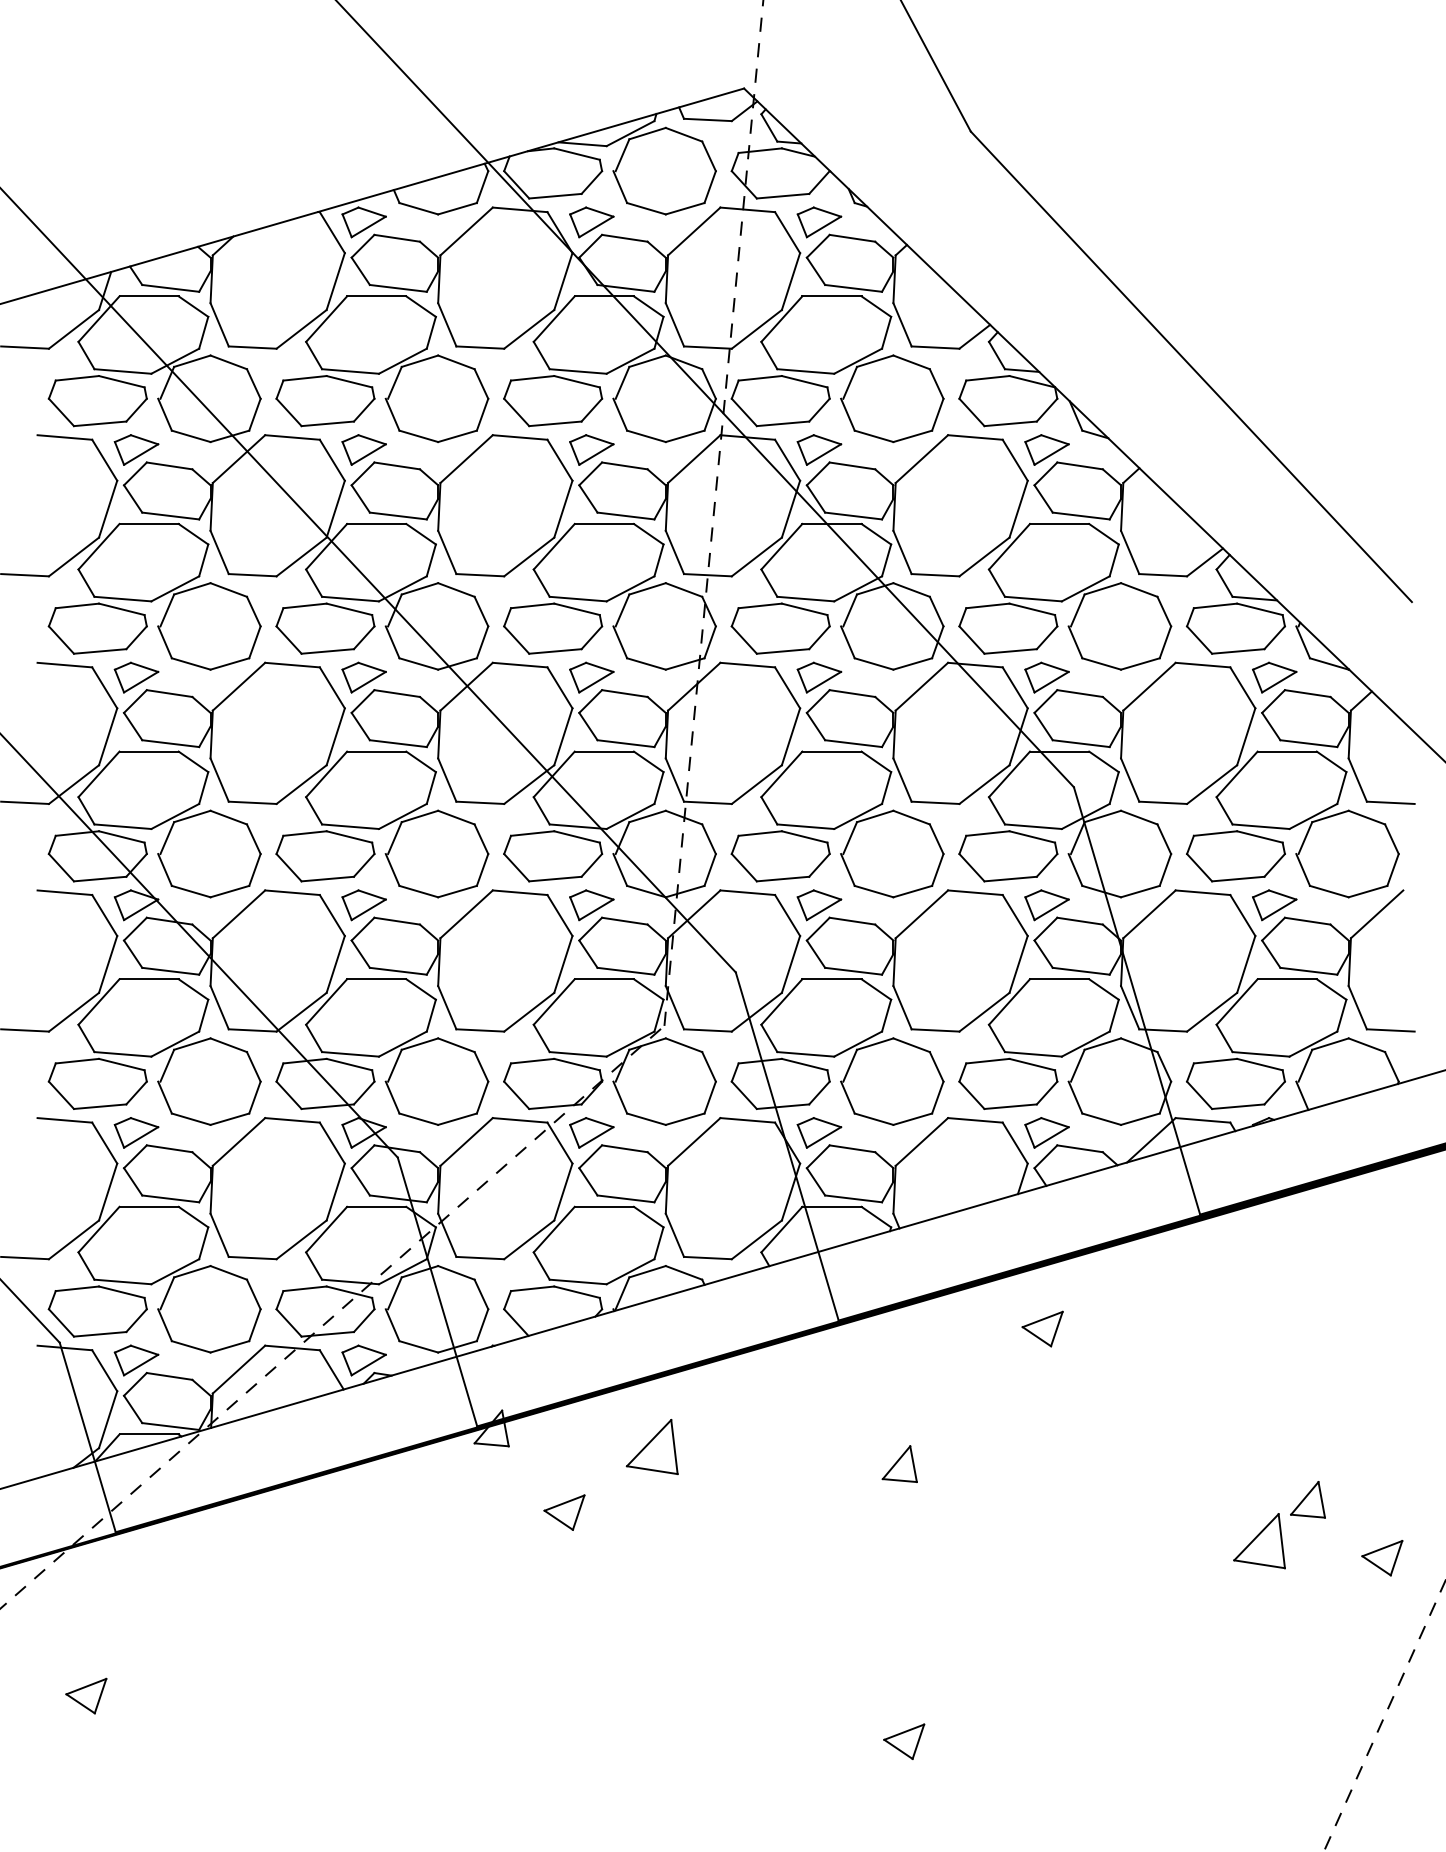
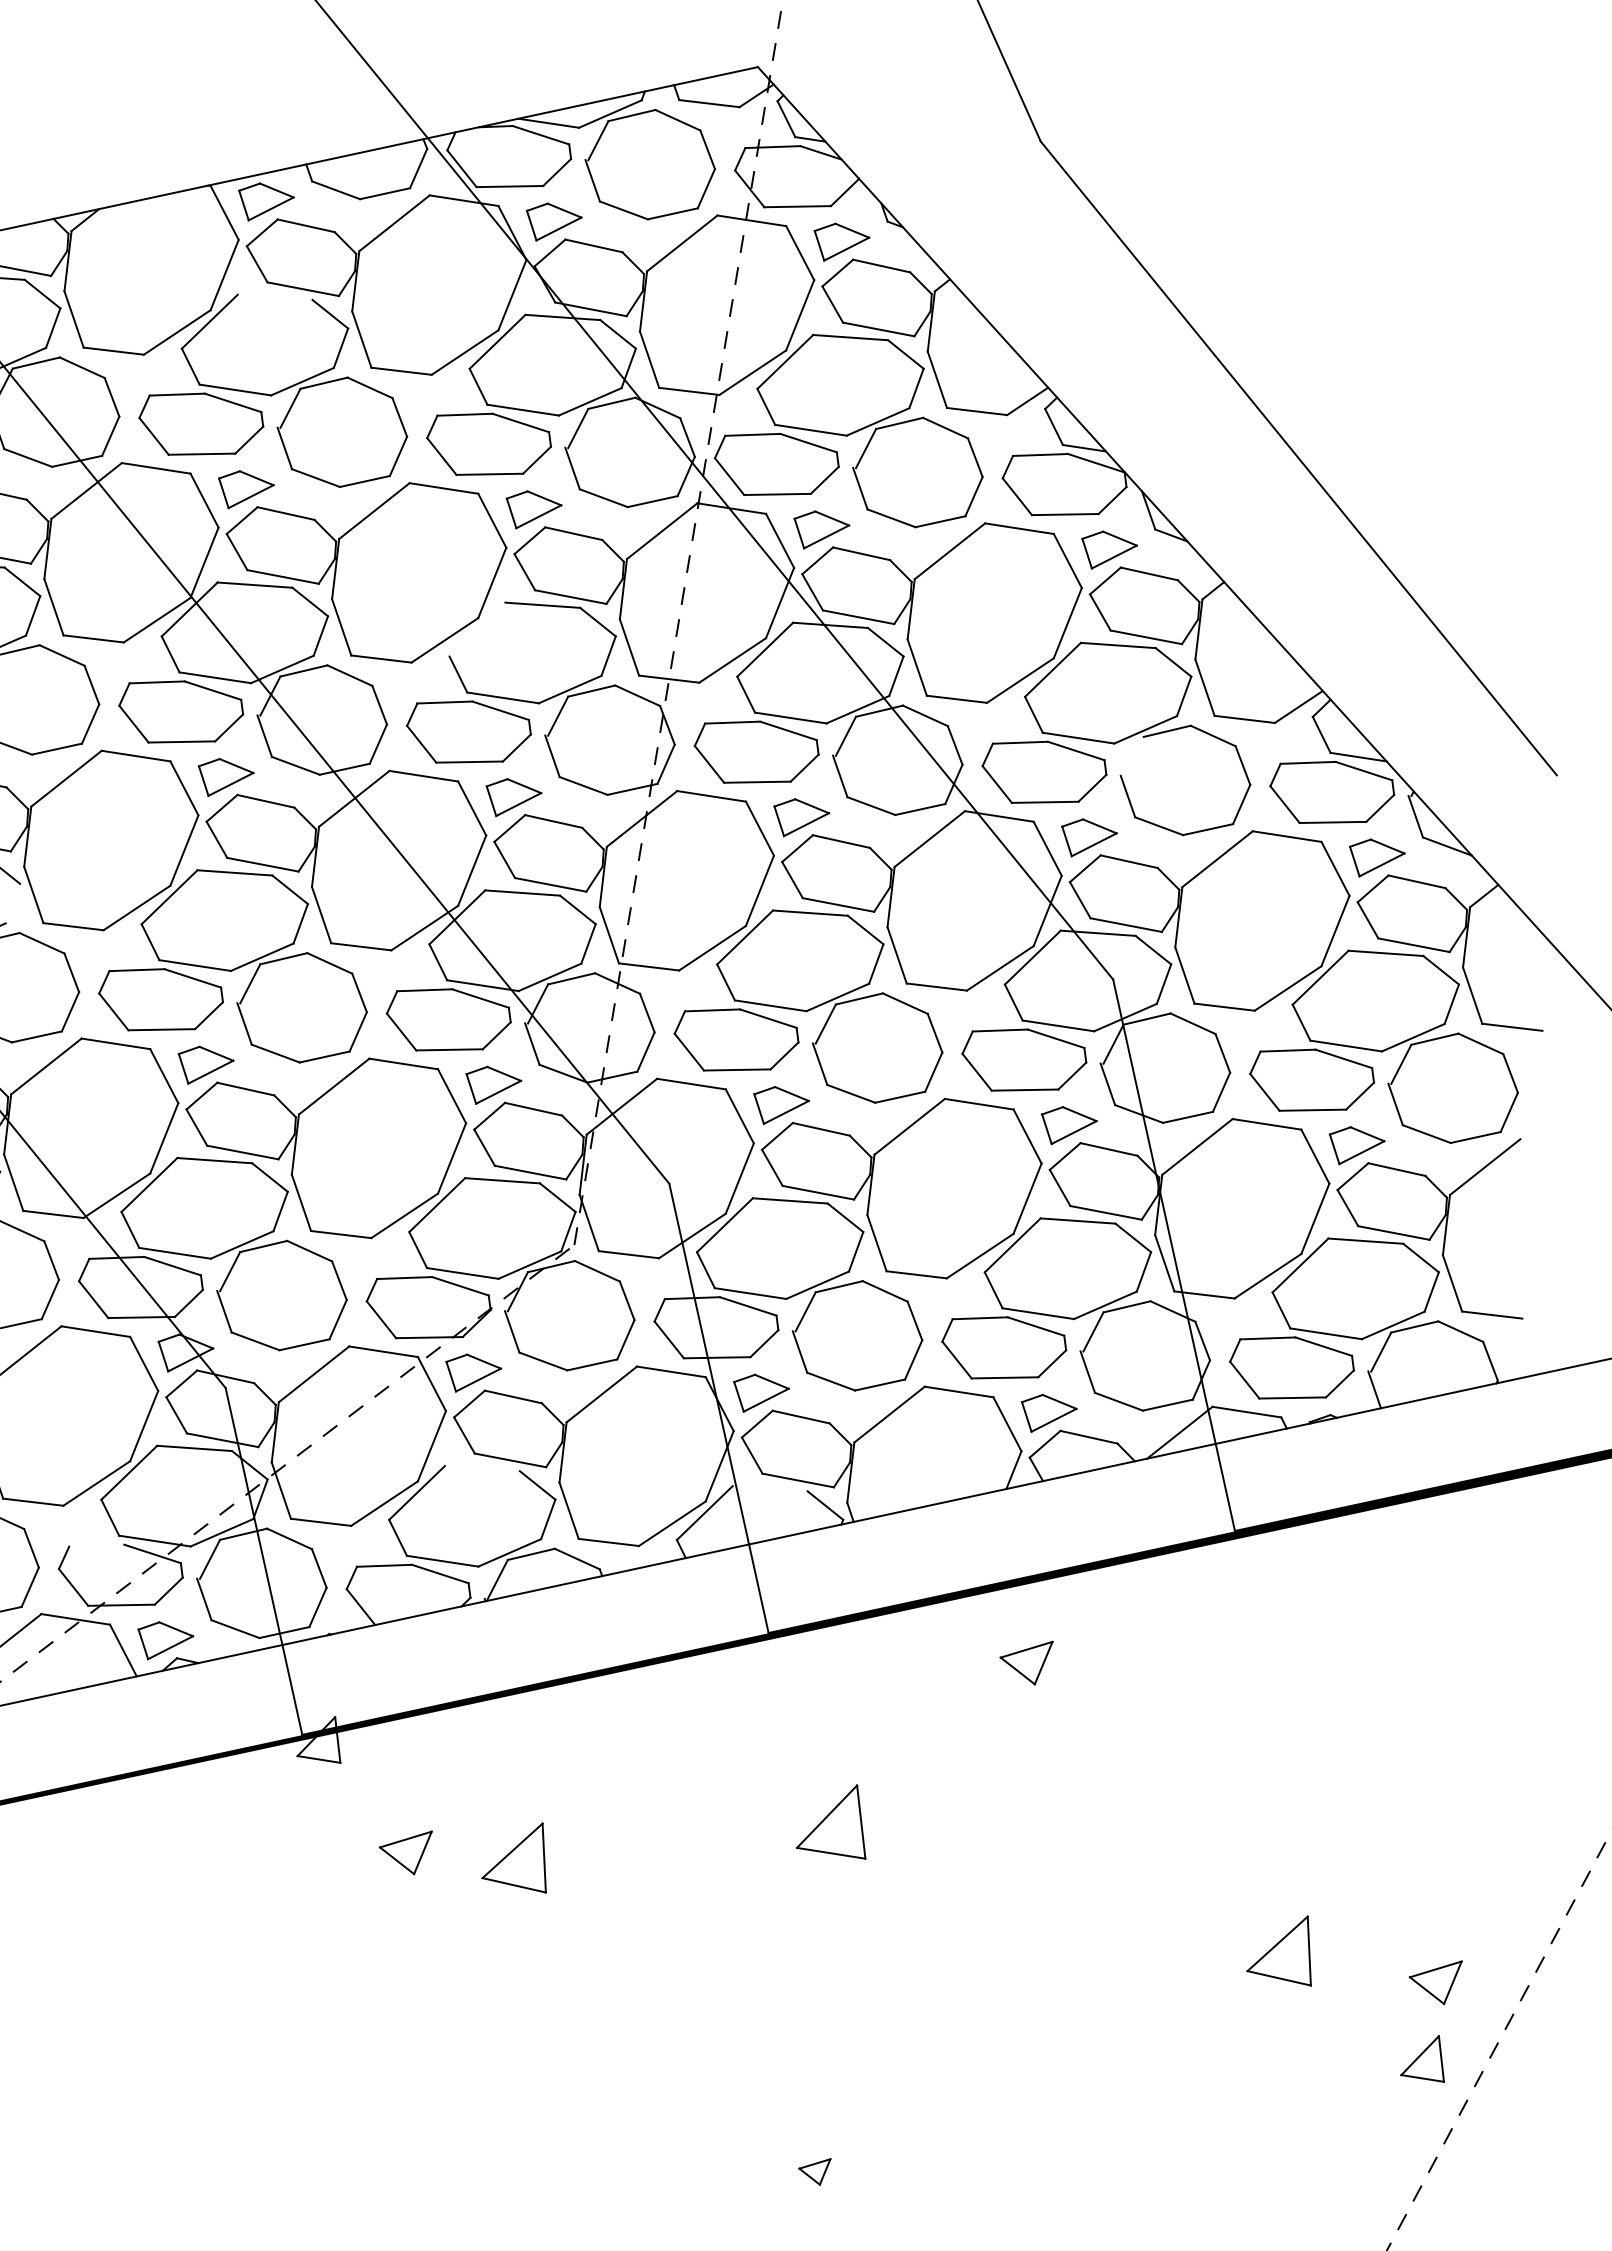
line: (376, 296) -> (274, 297), removed
line: (553, 546) -> (476, 629), removed
line: (1077, 610) -> (1133, 756), removed
line: (203, 787) -> (12, 902), removed
line: (603, 1206) -> (481, 1468), removed
line: (831, 1206) -> (769, 1488), removed
line: (304, 1288) -> (96, 1545), removed
part: (651, 1446) -> (515, 1855), moved
part: (899, 1463) -> (832, 1819), size x1.6
part: (1307, 1499) -> (1423, 2057), moved
part: (904, 1741) -> (814, 2170), size x0.6

